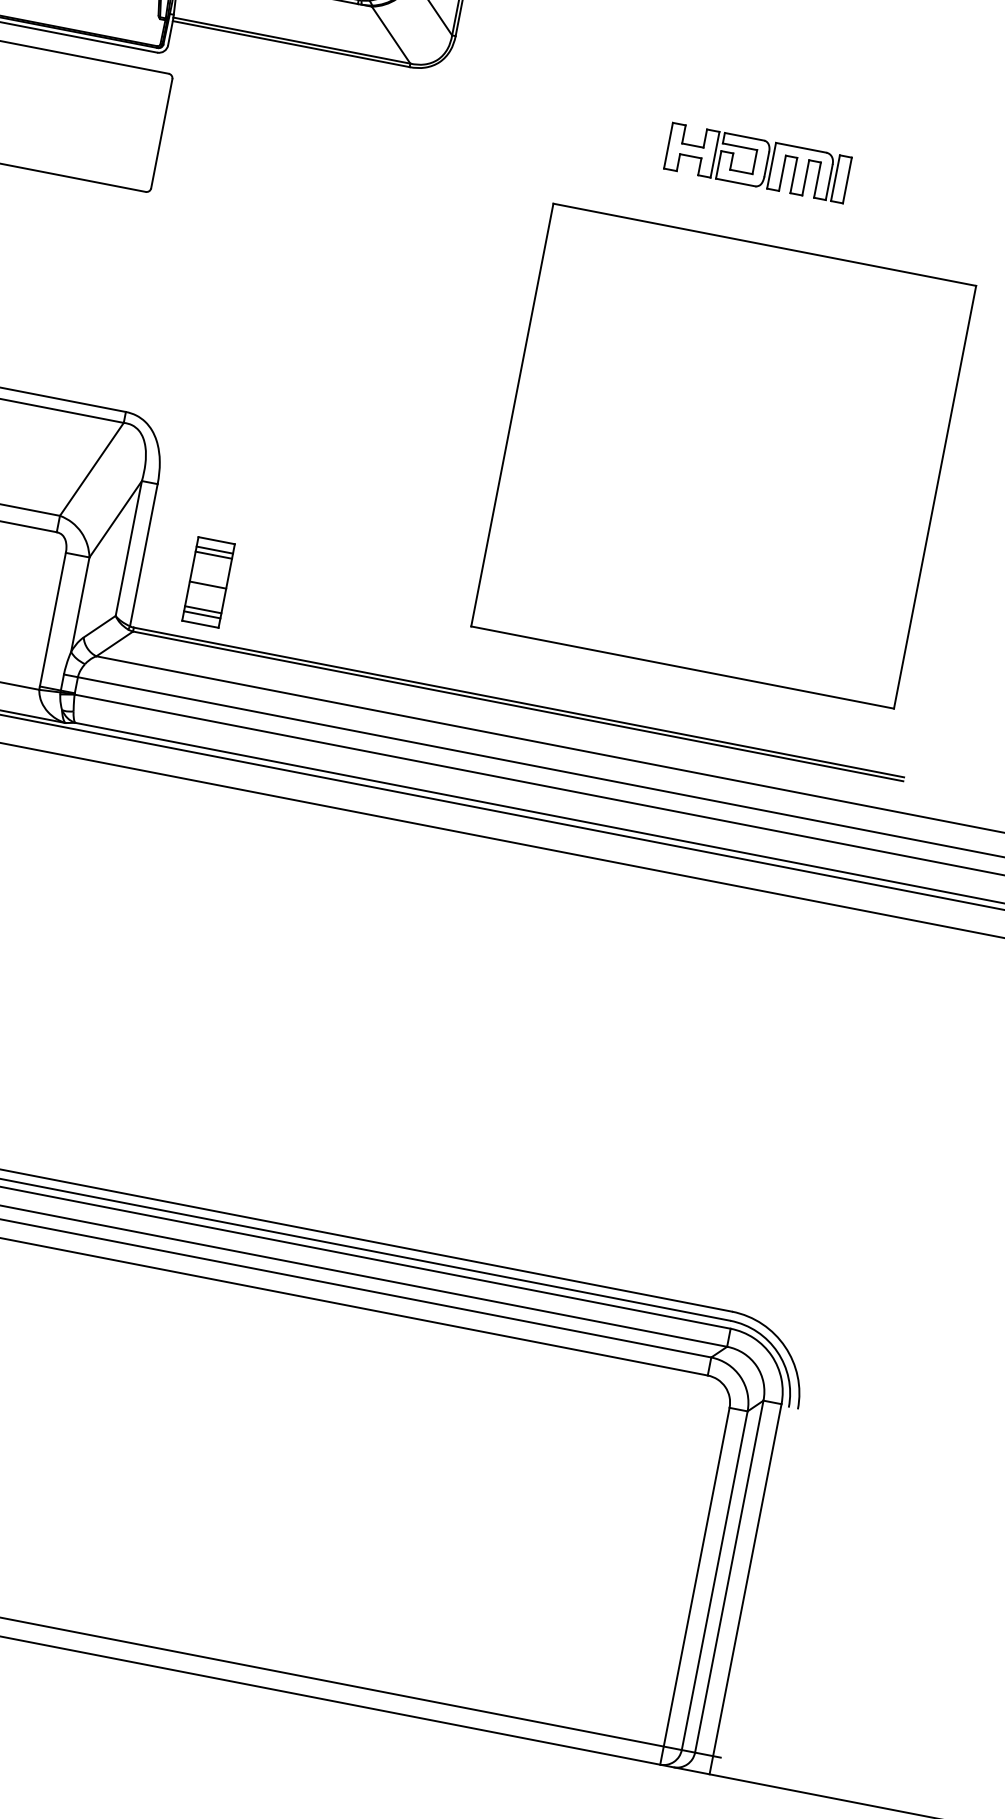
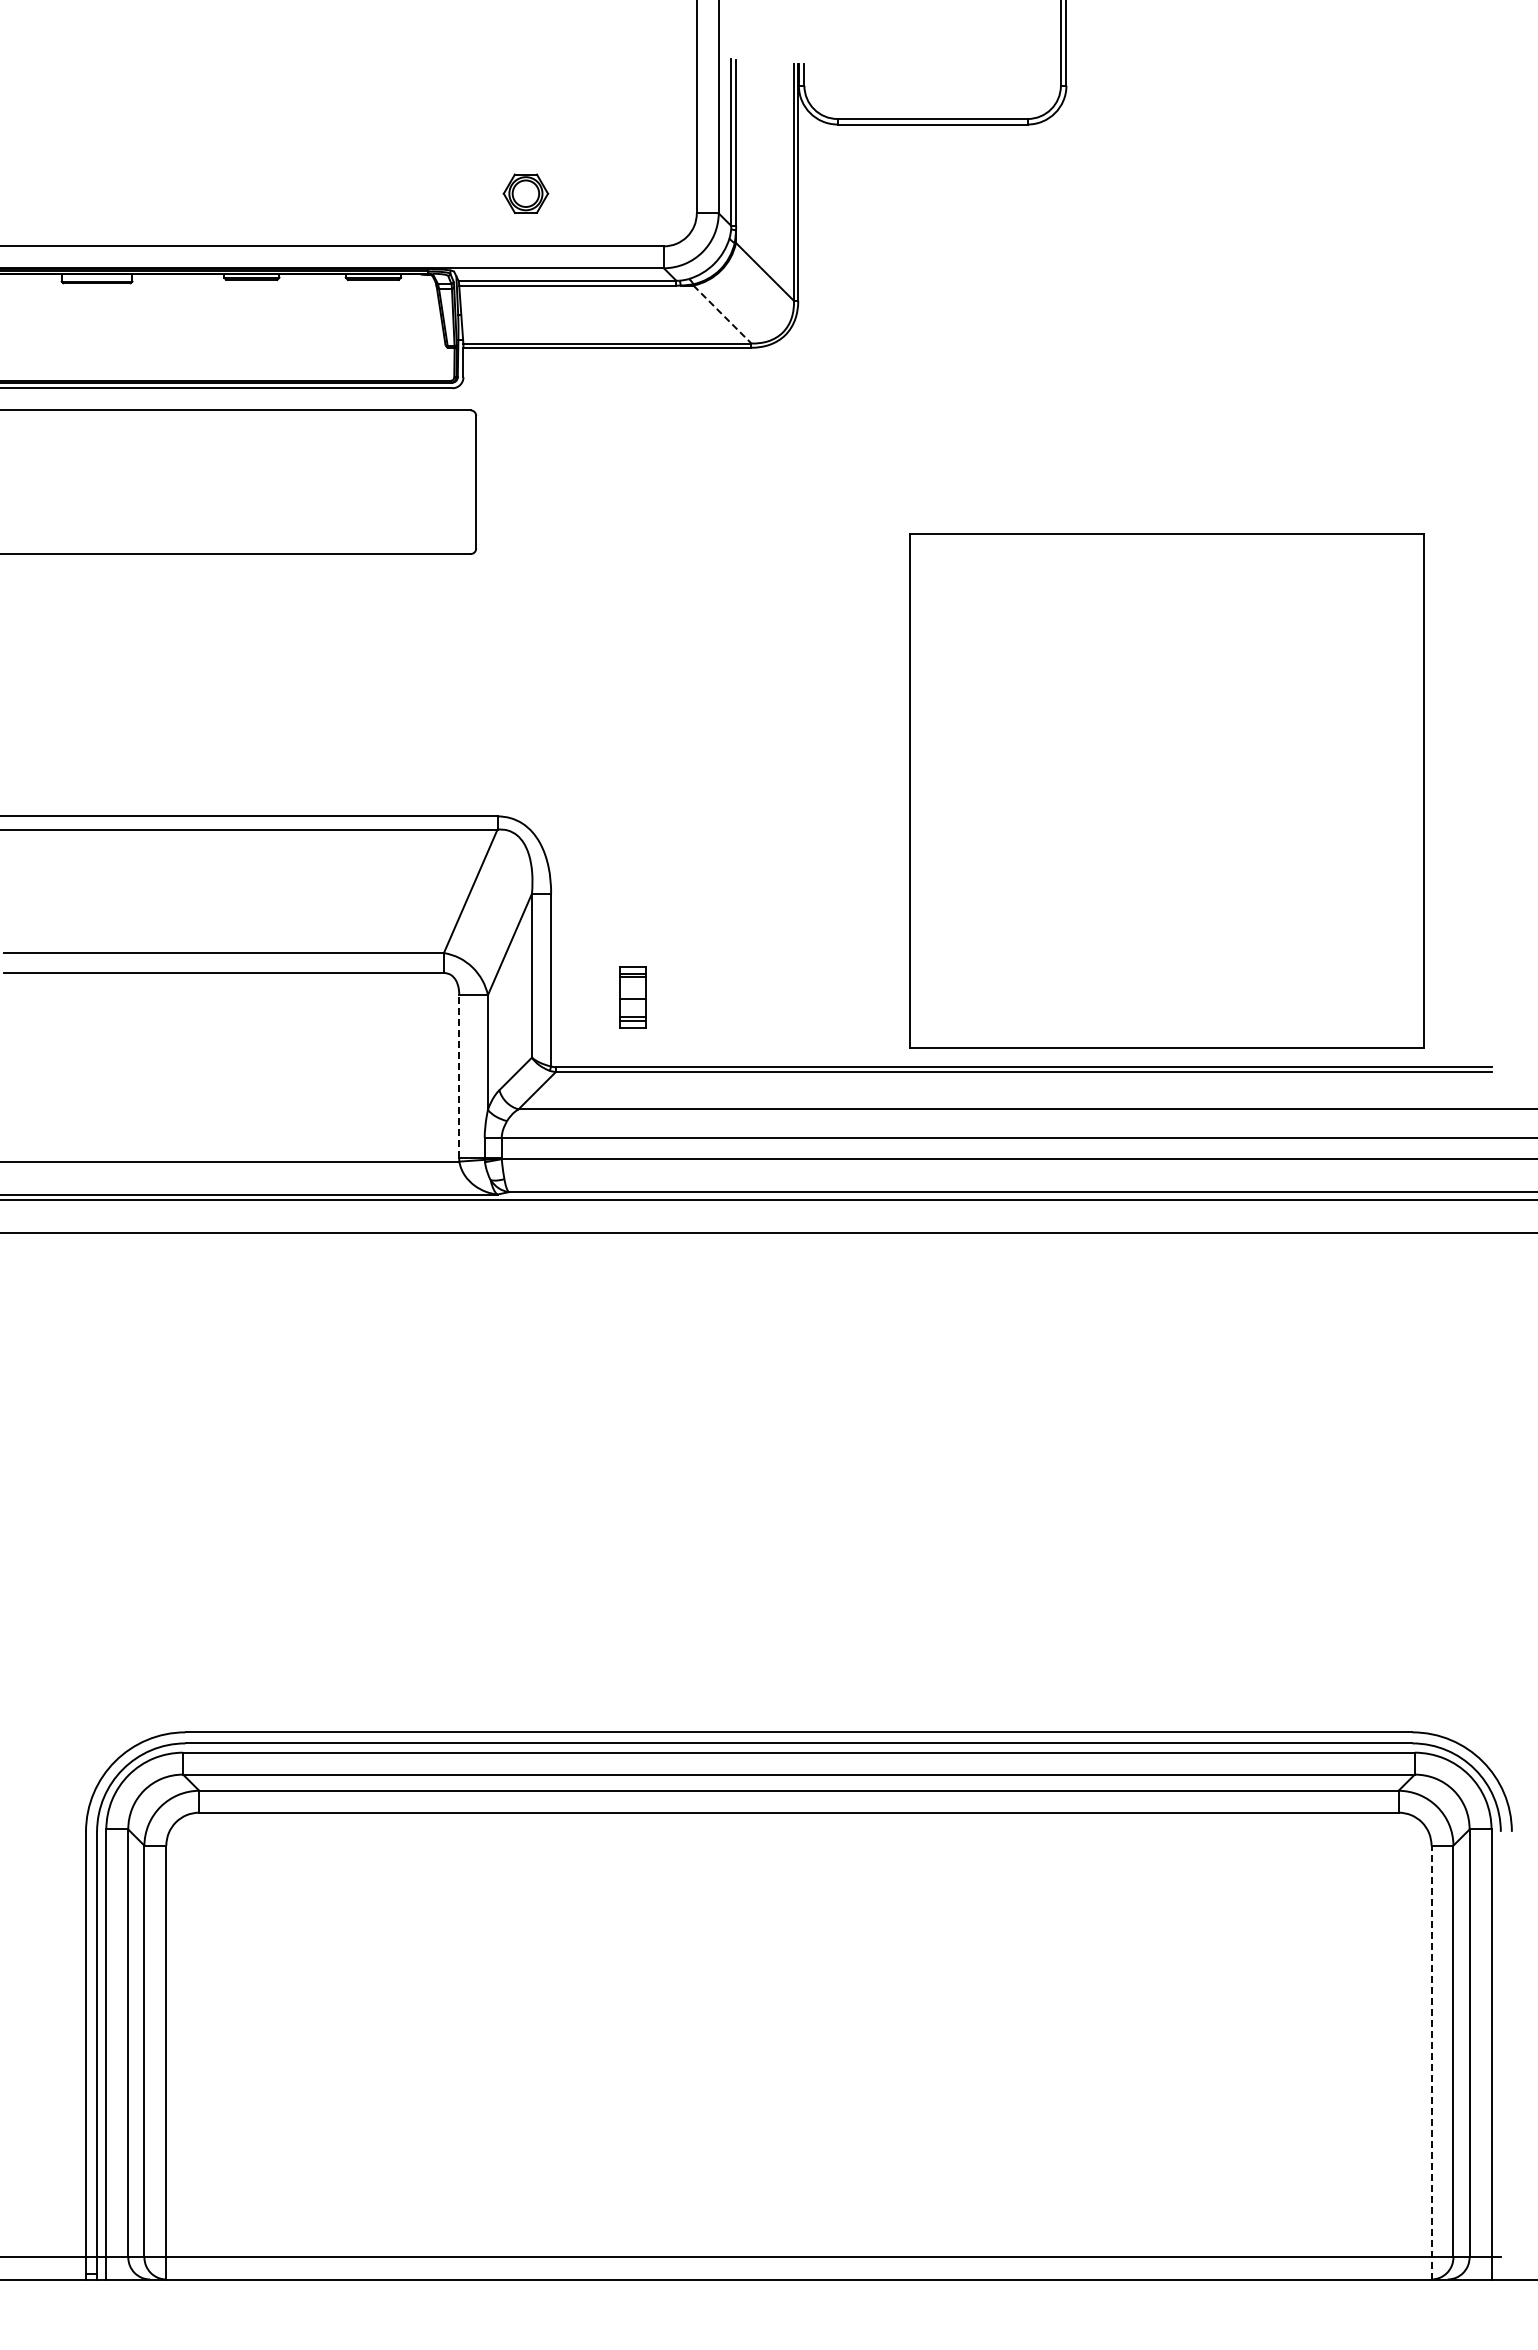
line: (391, 35) -> (722, 314), solid -> dashed
part: (758, 162) -> (1181, 380), removed
part: (723, 455) -> (1166, 790), moved
part: (208, 581) -> (632, 996), size x0.6
line: (53, 619) -> (459, 1075), solid -> dashed
line: (694, 1586) -> (1431, 2062), solid -> dashed

